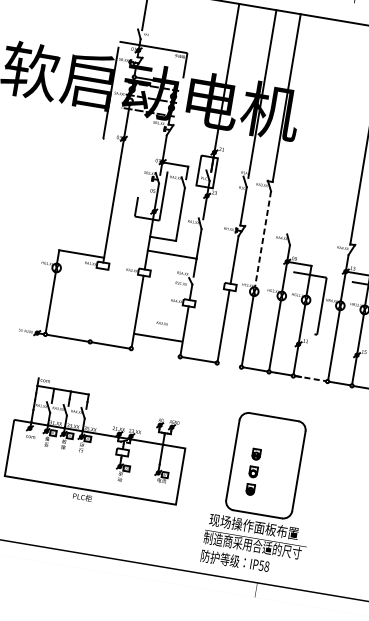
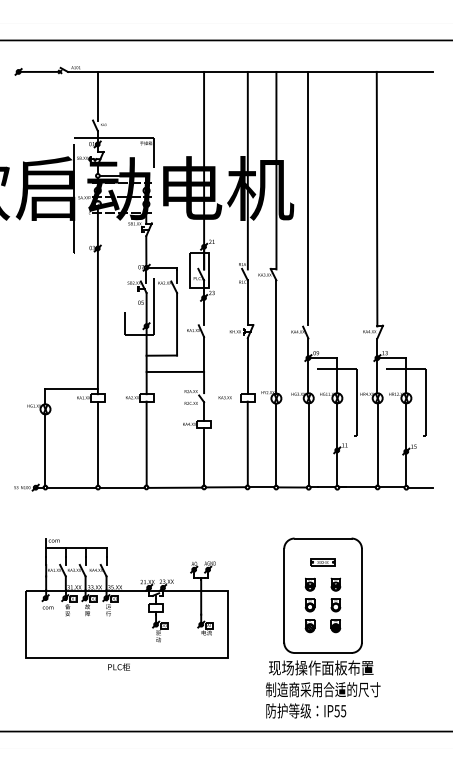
line: (309, 126) -> (308, 198), added
line: (263, 239) -> (276, 337), dashed -> solid
line: (95, 304) -> (97, 443), added
text: (161, 323) -> (224, 397), moved
line: (158, 337) -> (175, 487), moved
line: (228, 365) -> (261, 487), added
line: (310, 378) -> (357, 487), dashed -> solid
part: (270, 437) -> (322, 562), added
part: (275, 475) -> (335, 605), added
text: (266, 566) -> (343, 711), IP58 -> IP55

